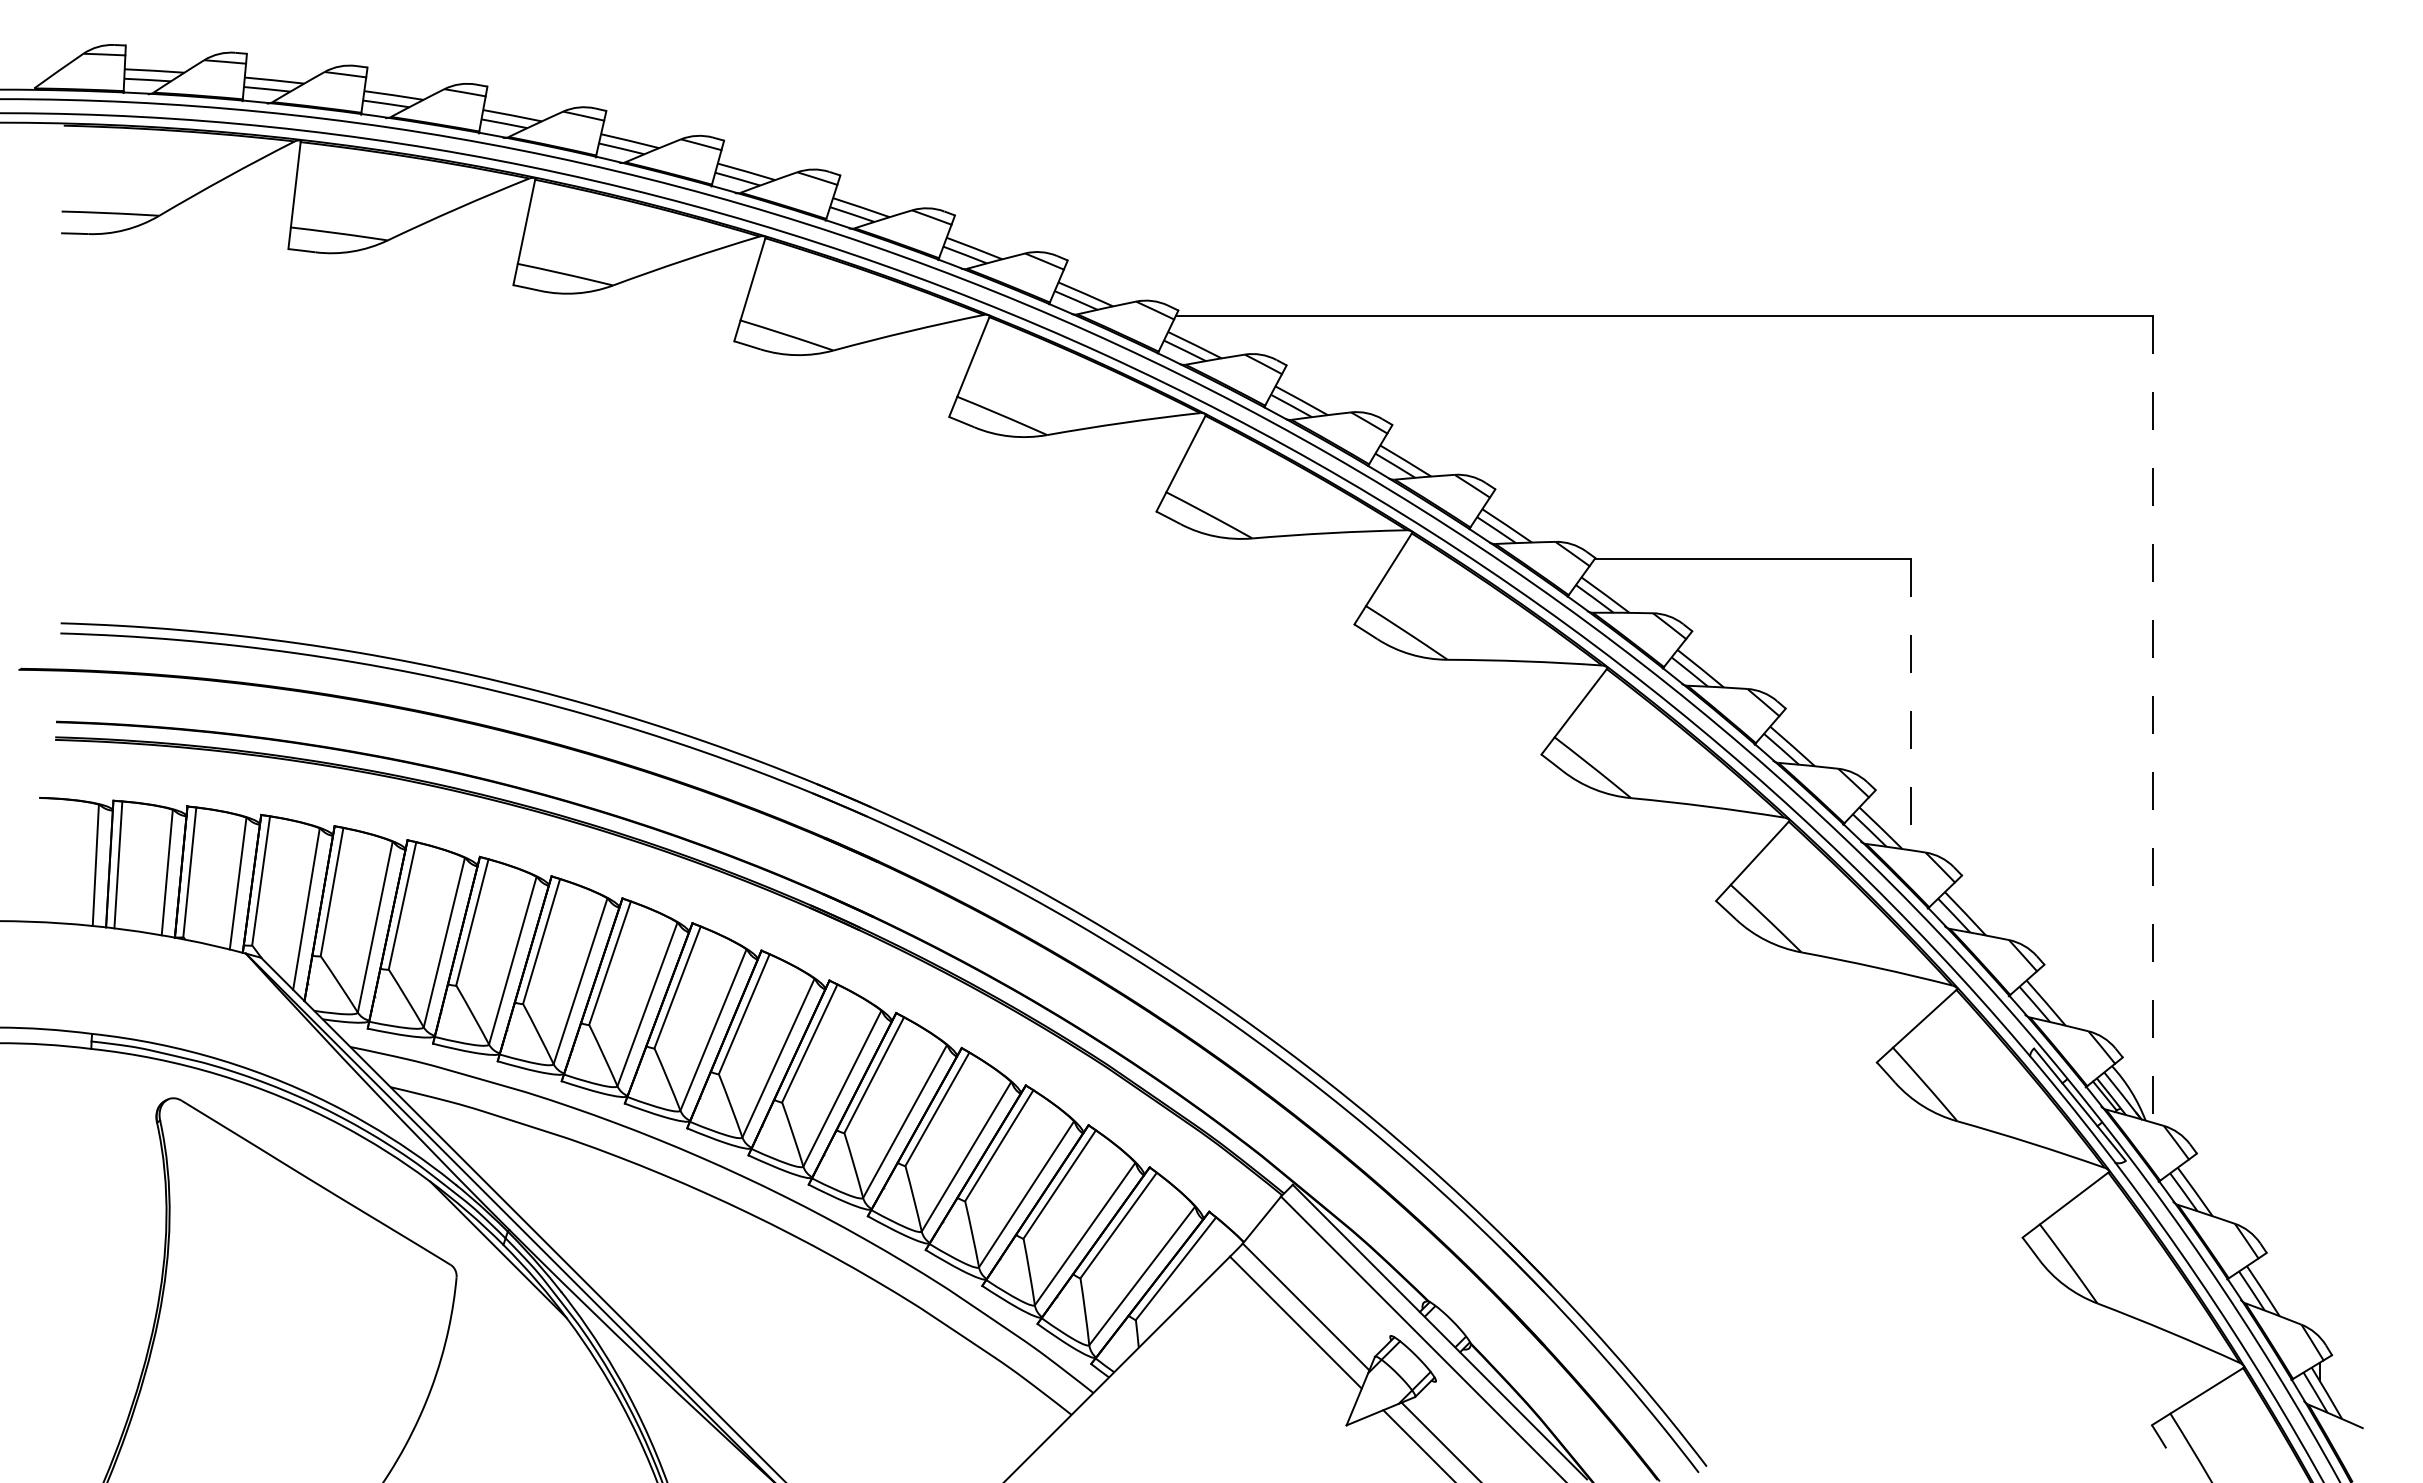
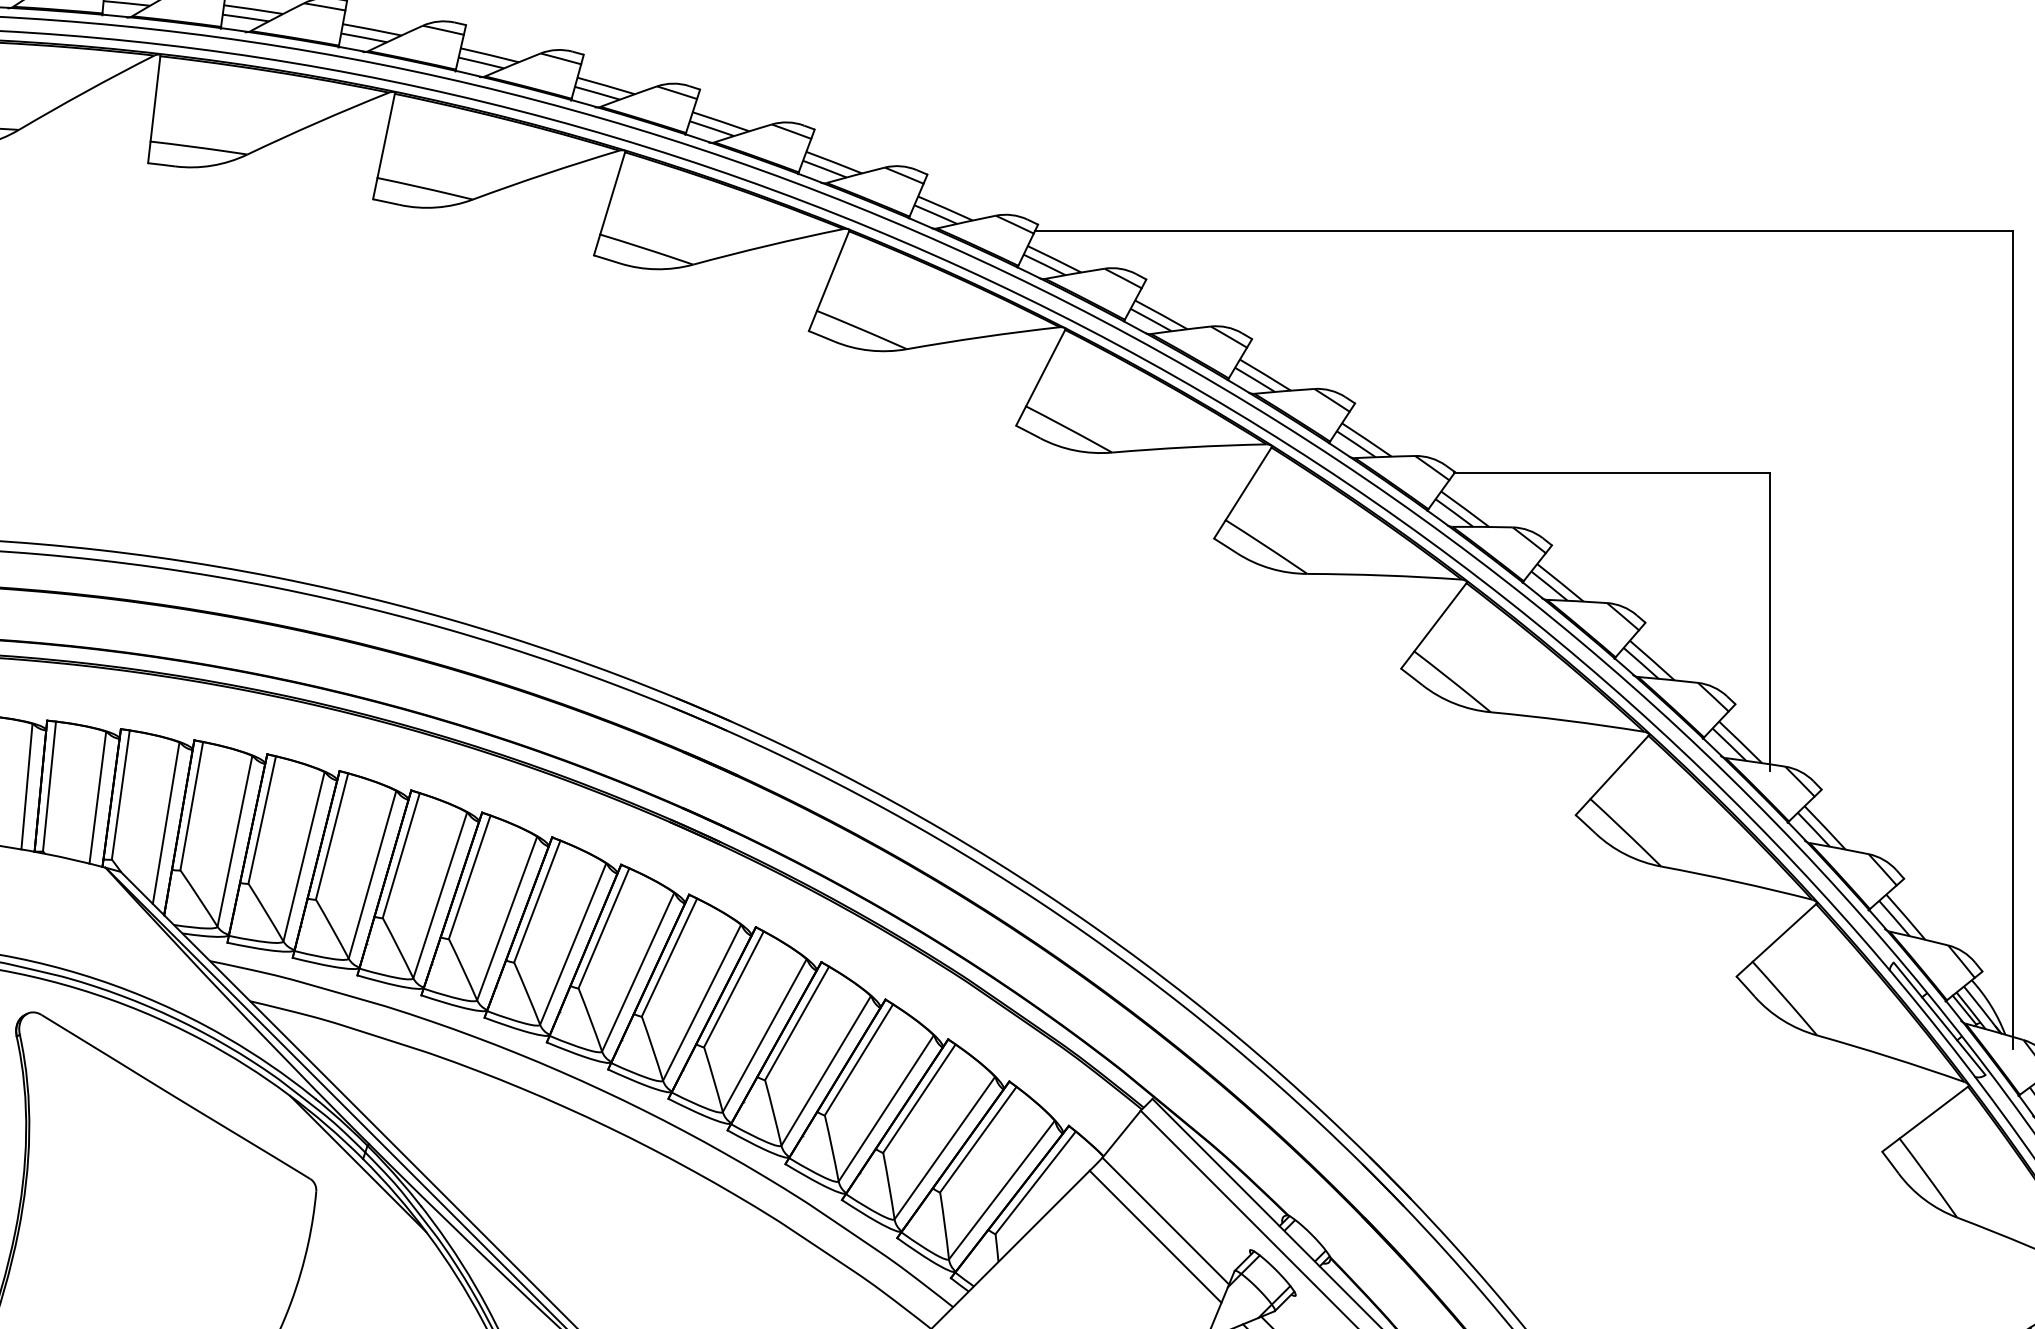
line: (1910, 708) -> (1770, 622), dashed -> solid
line: (2153, 726) -> (2013, 640), dashed -> solid

